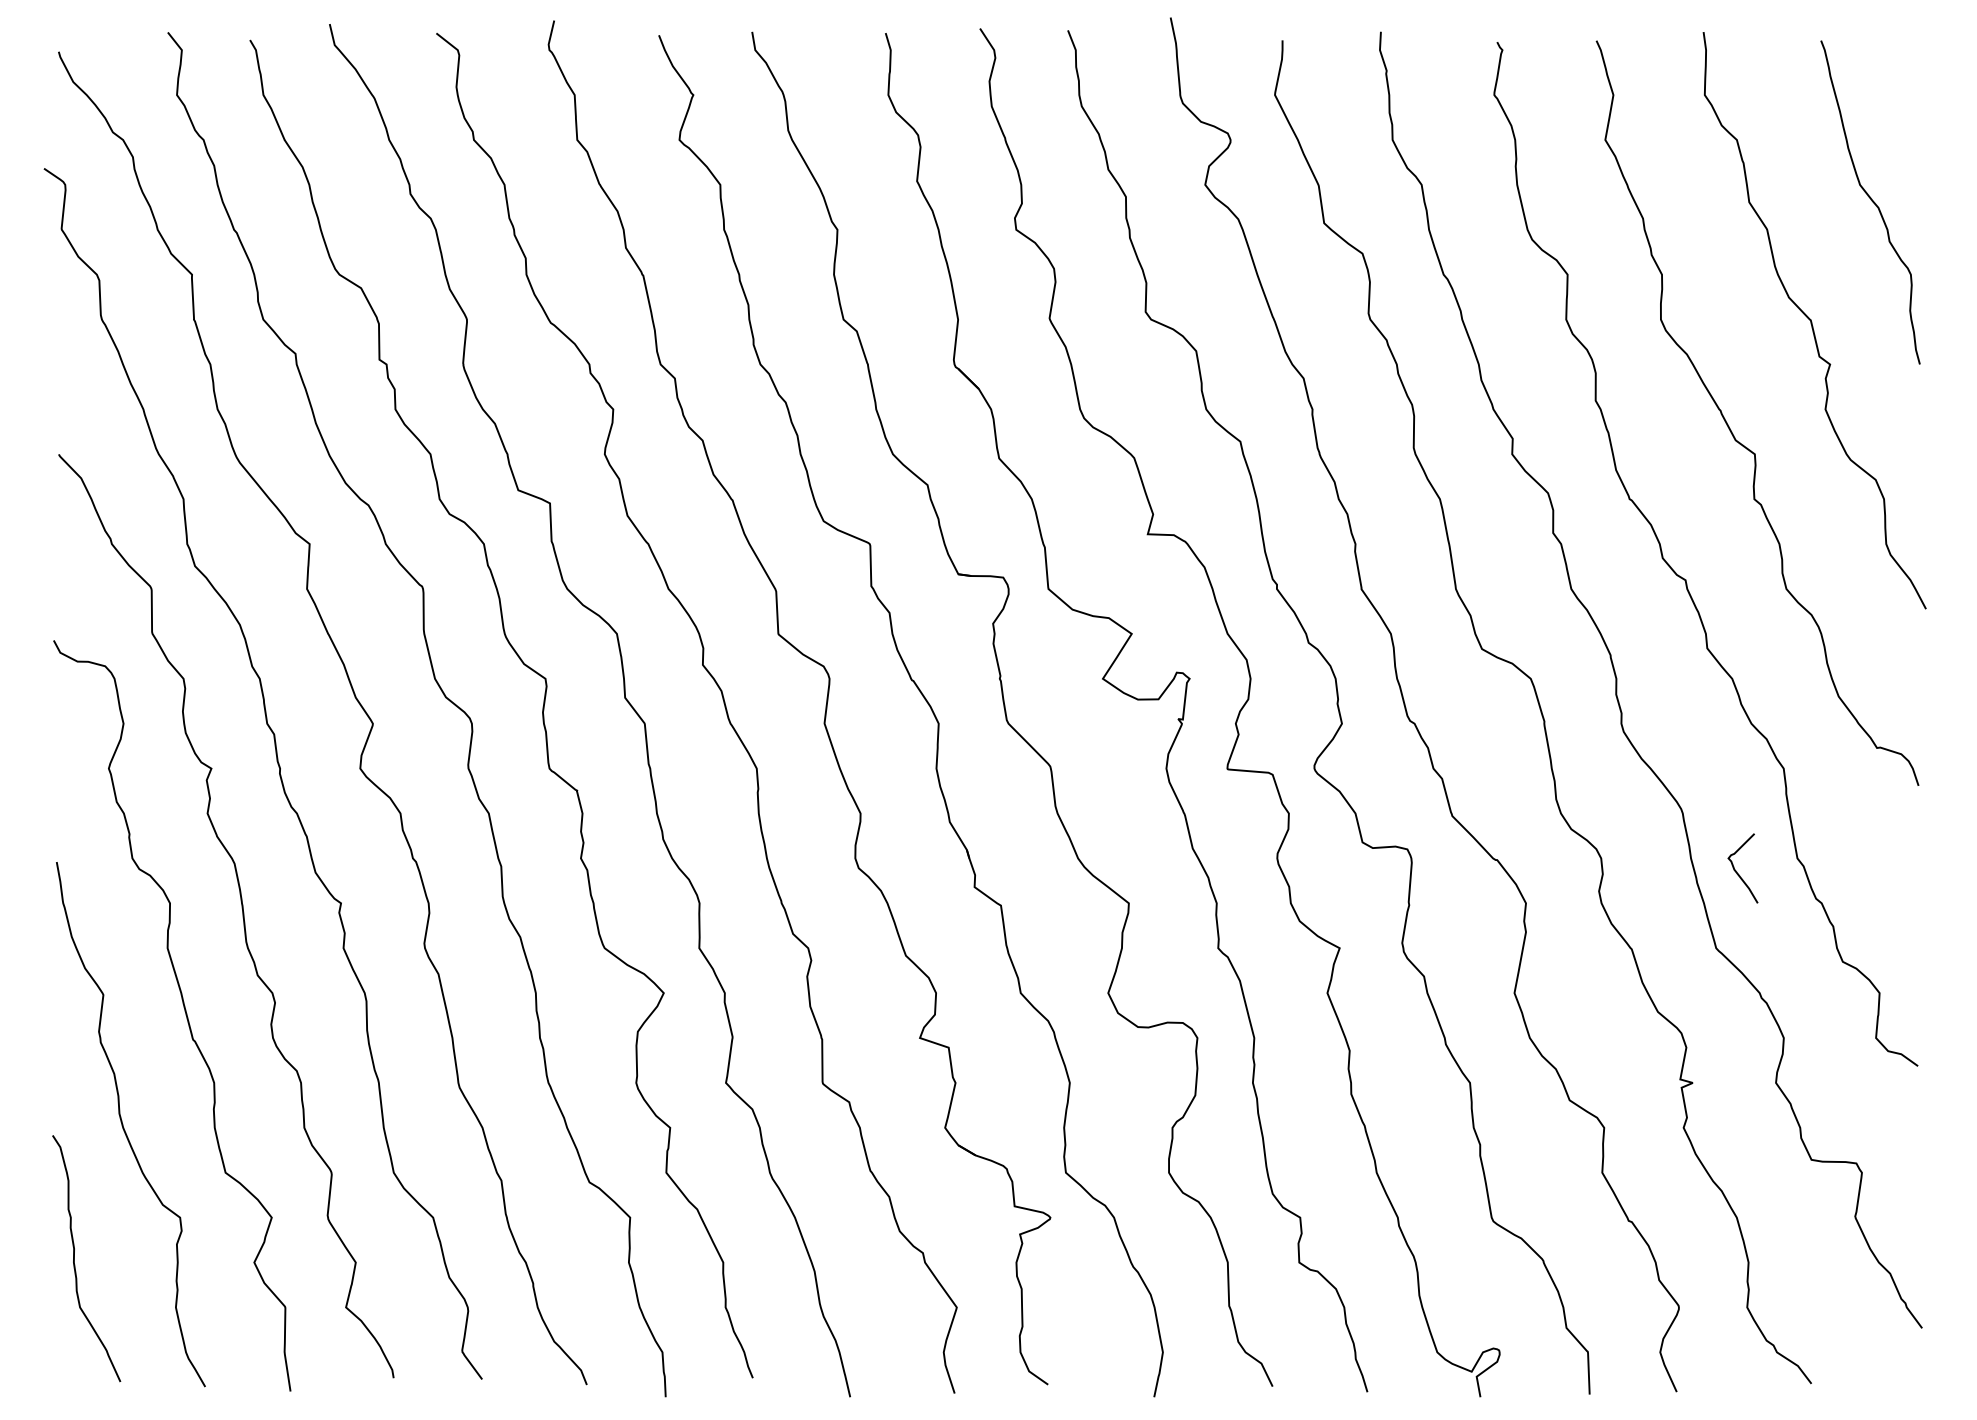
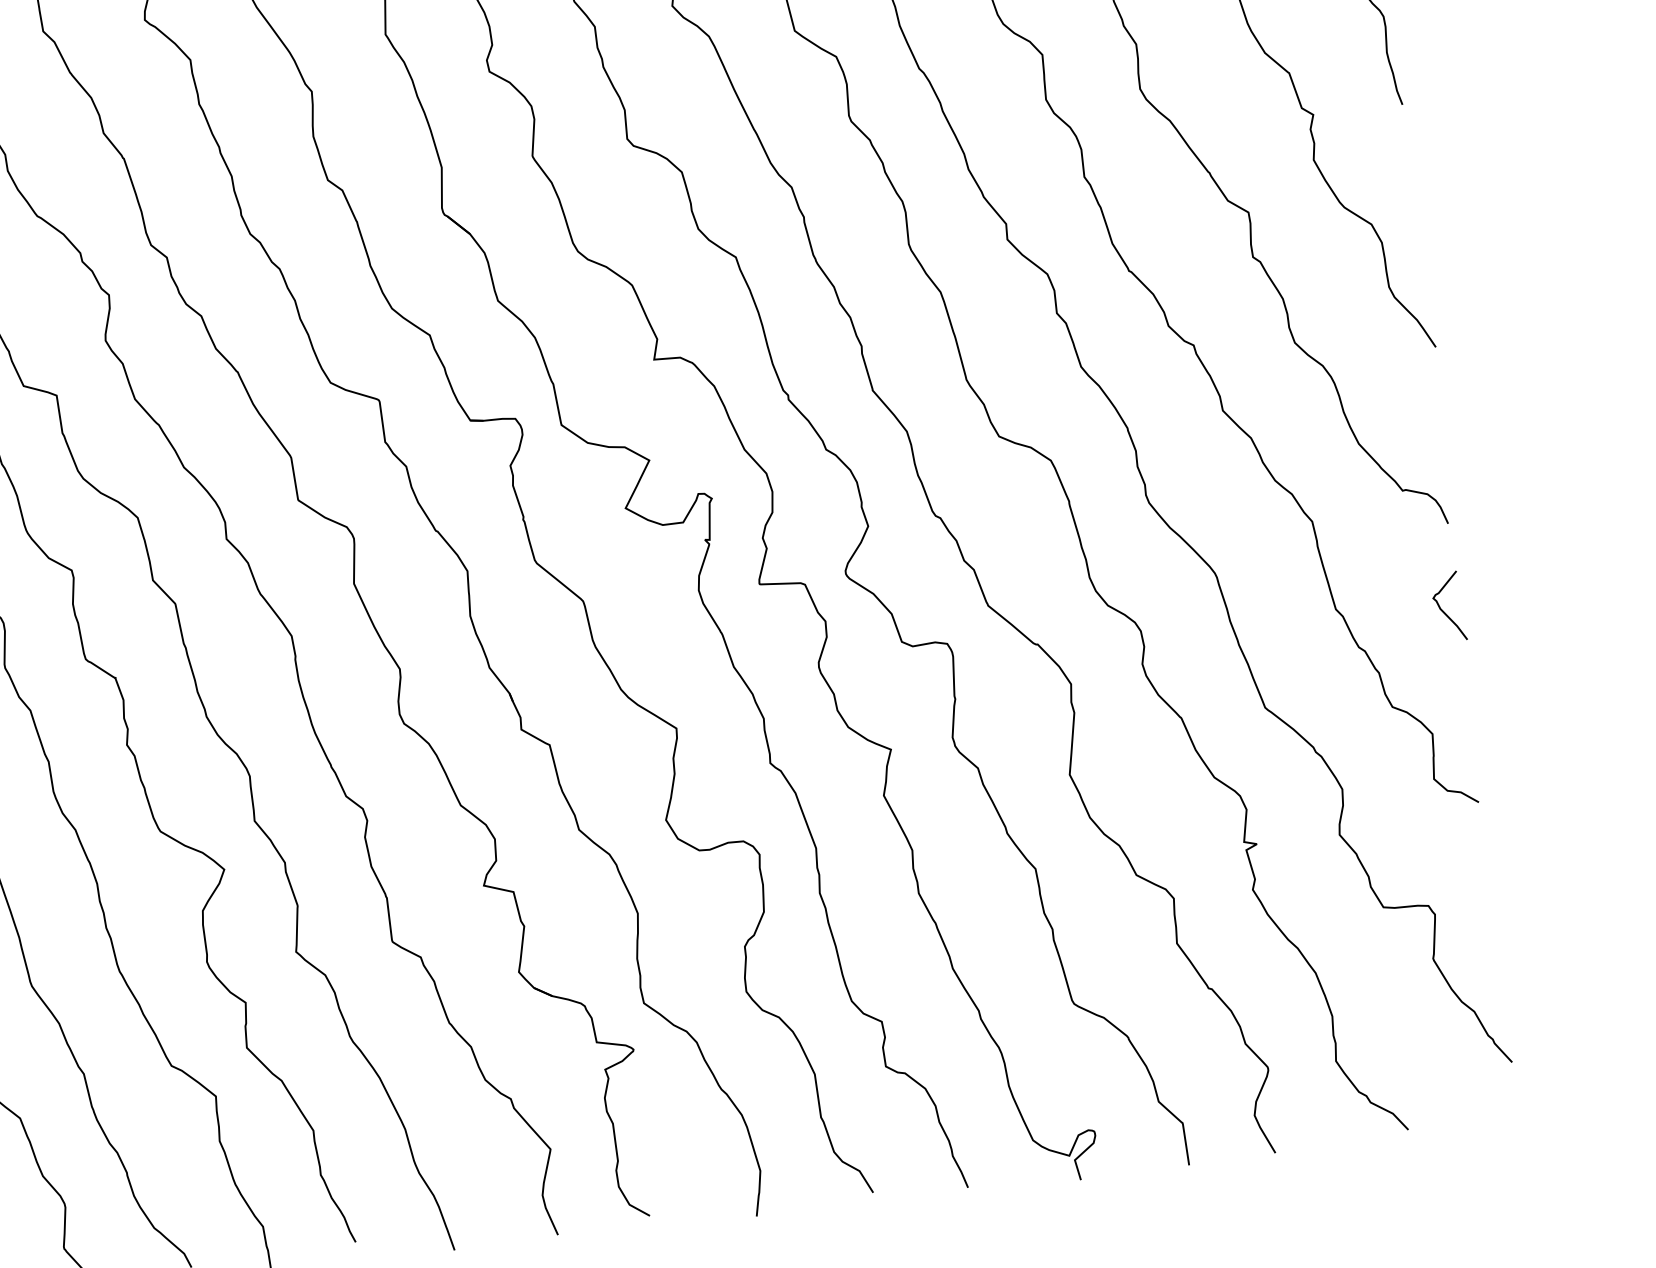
curve: (1736, 870) -> (1442, 609), moved

